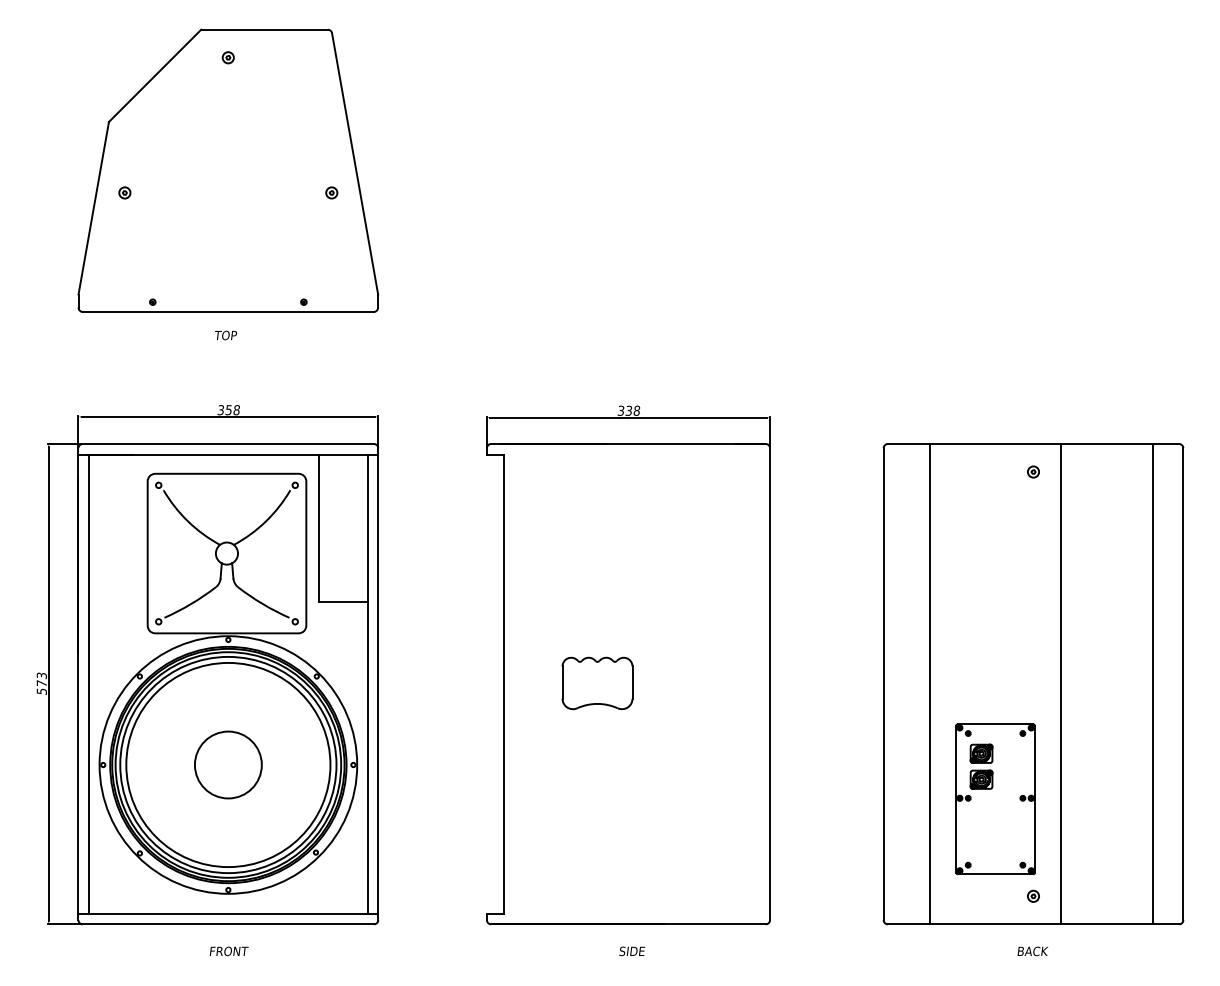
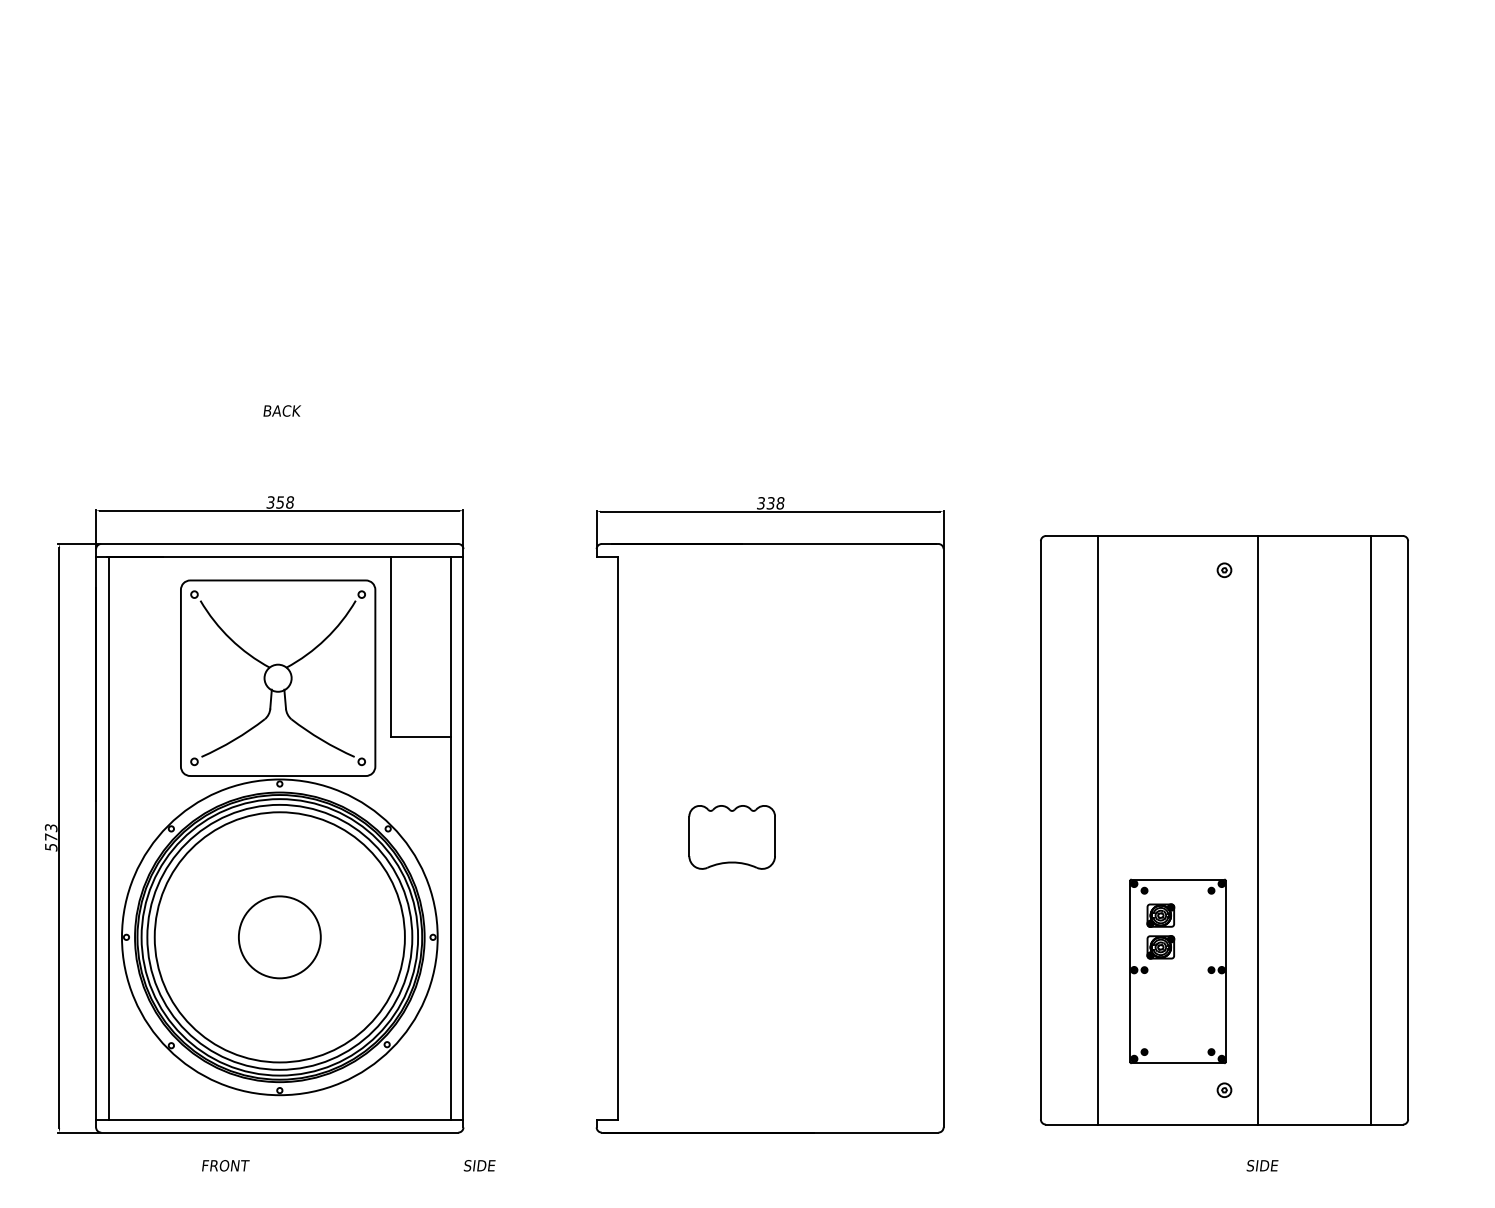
part: (228, 171) -> (279, 209), removed
text: (230, 335) -> (282, 410), TOP -> BACK
part: (1033, 684) -> (1224, 830), moved
text: (228, 951) -> (225, 1165), moved
text: (632, 951) -> (479, 1165), moved
text: (1032, 951) -> (1265, 1165), BACK -> SIDE

